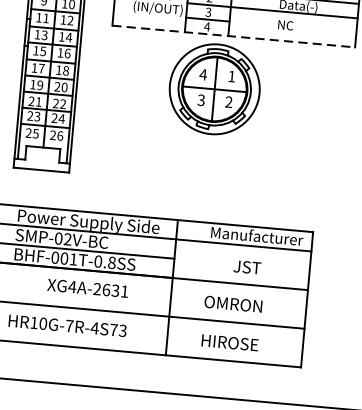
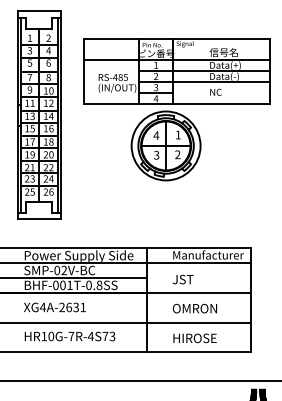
line: (234, 36) -> (177, 104), dashed -> solid
text: (246, 267) -> (182, 279), moved
text: (87, 288) -> (54, 307), moved

